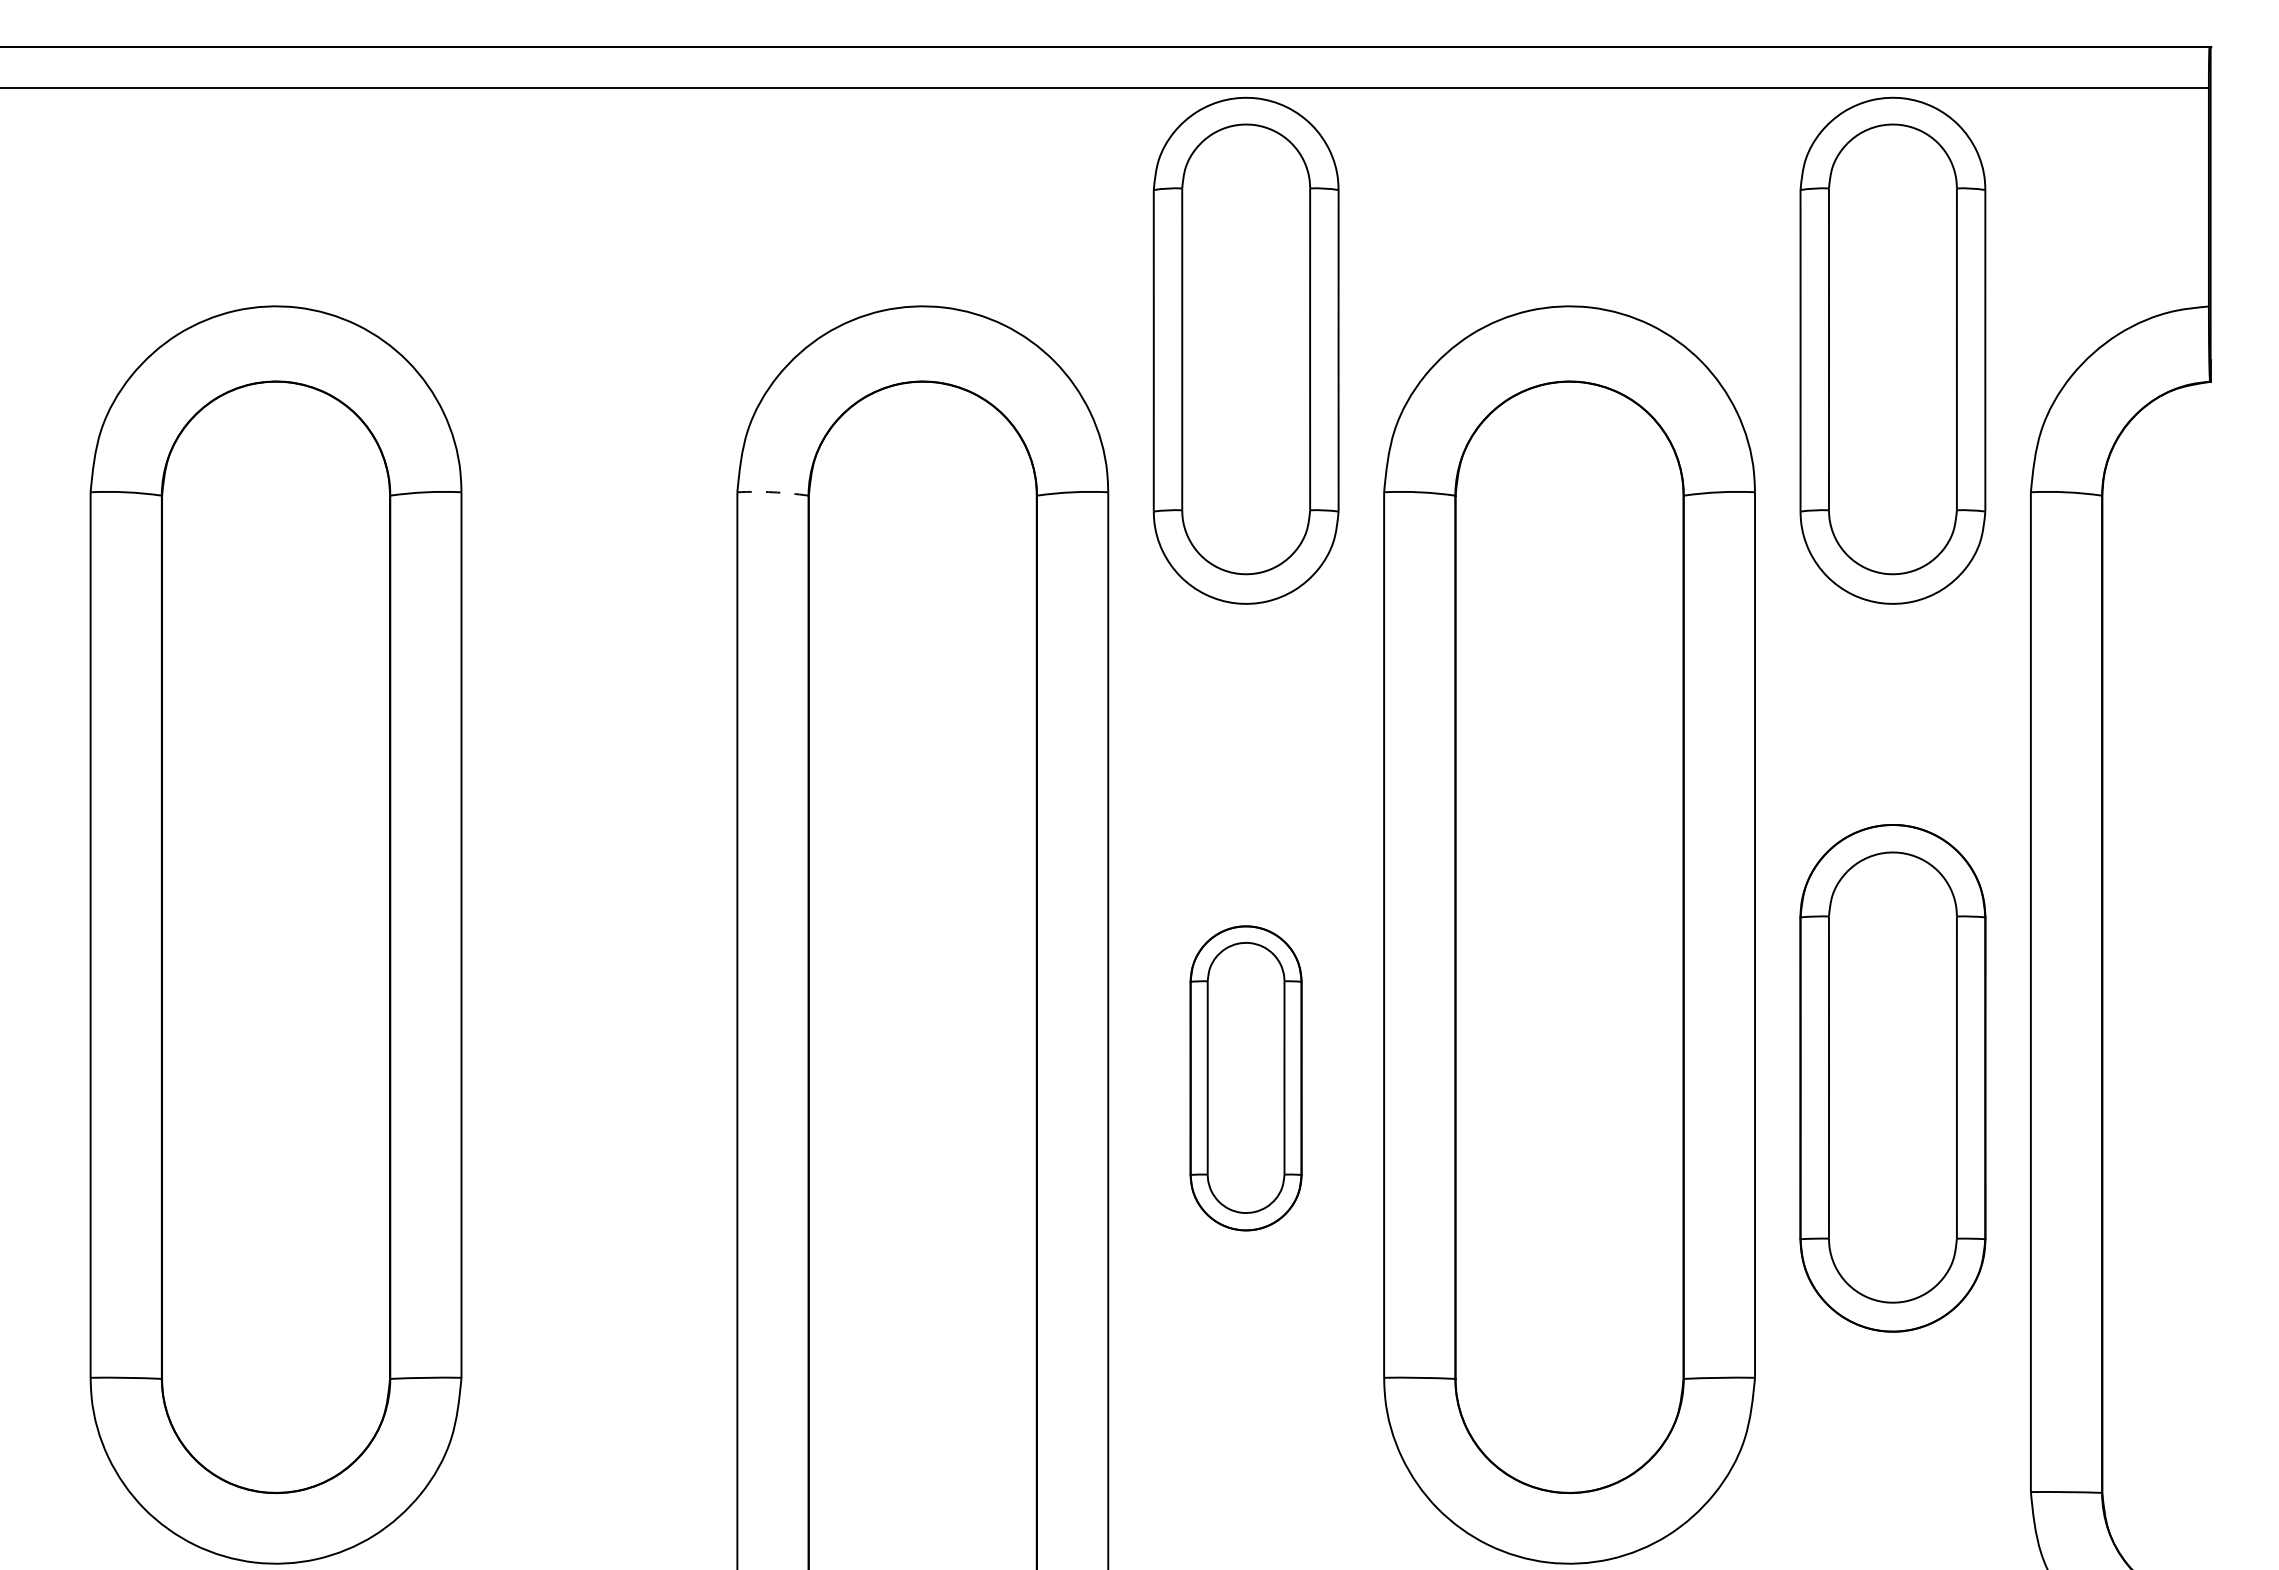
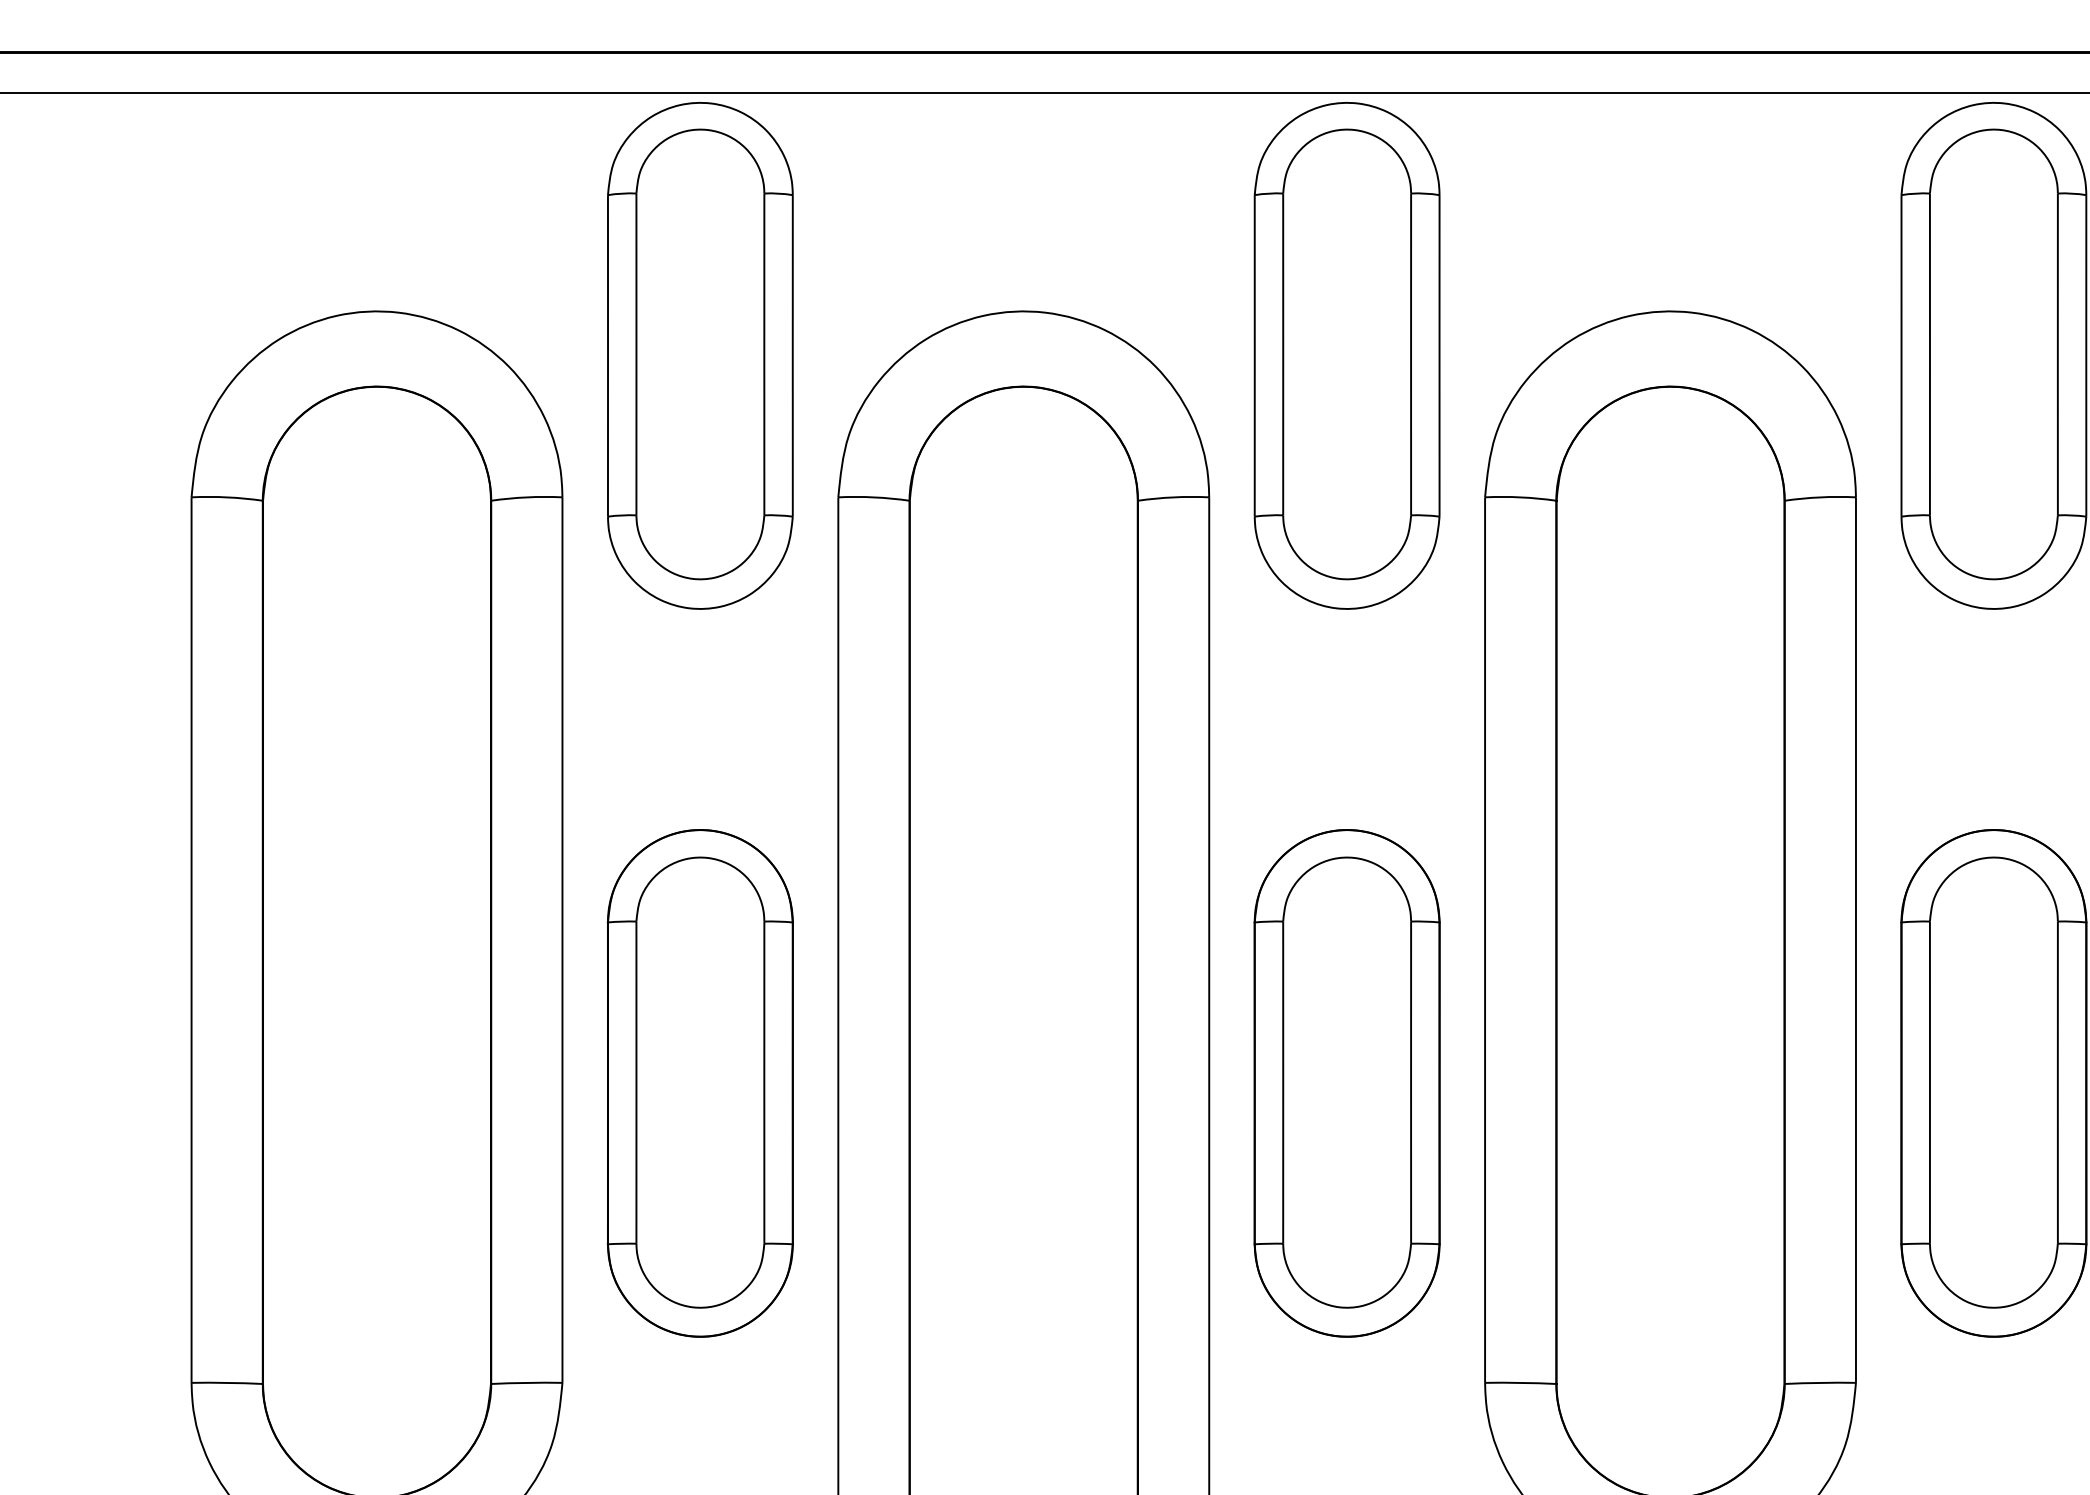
part: (599, 350) -> (700, 355), added
arc: (773, 492) -> (874, 497), dashed -> solid
part: (598, 1078) -> (699, 1083), added
part: (1245, 1078) -> (1346, 1083), size x1.67

